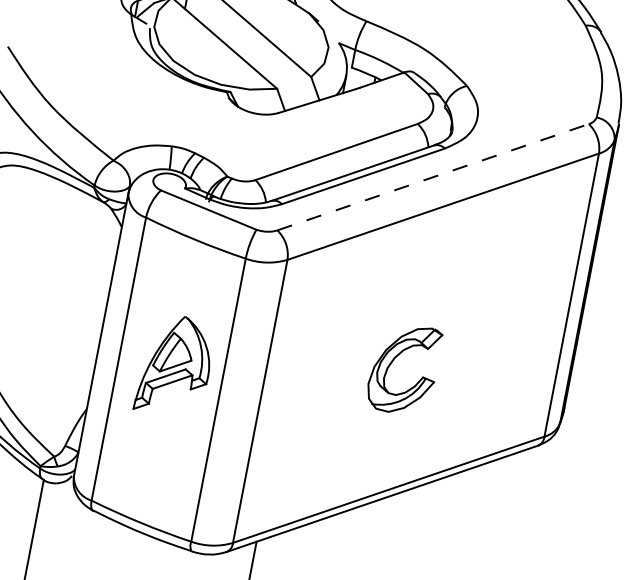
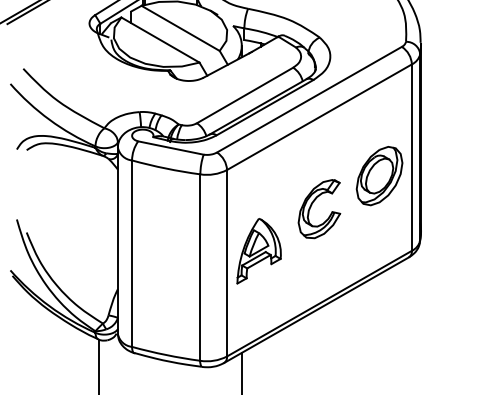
line: (433, 176) -> (309, 99), dashed -> solid
part: (517, 314) -> (379, 176), added
part: (394, 361) -> (312, 205), moved
part: (174, 366) -> (258, 251), moved

